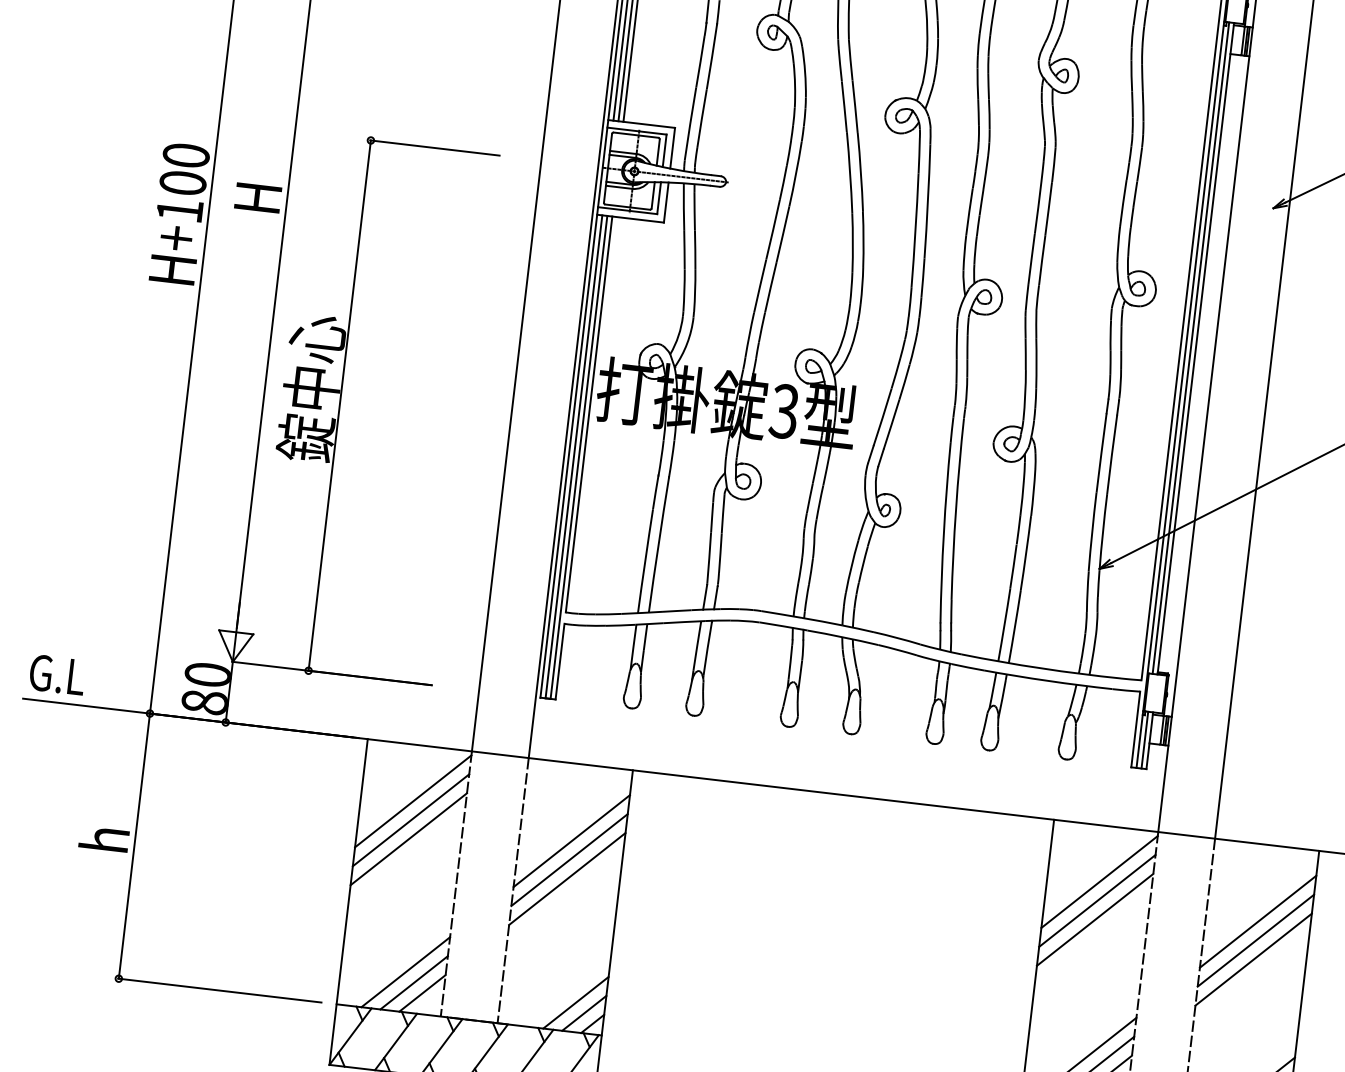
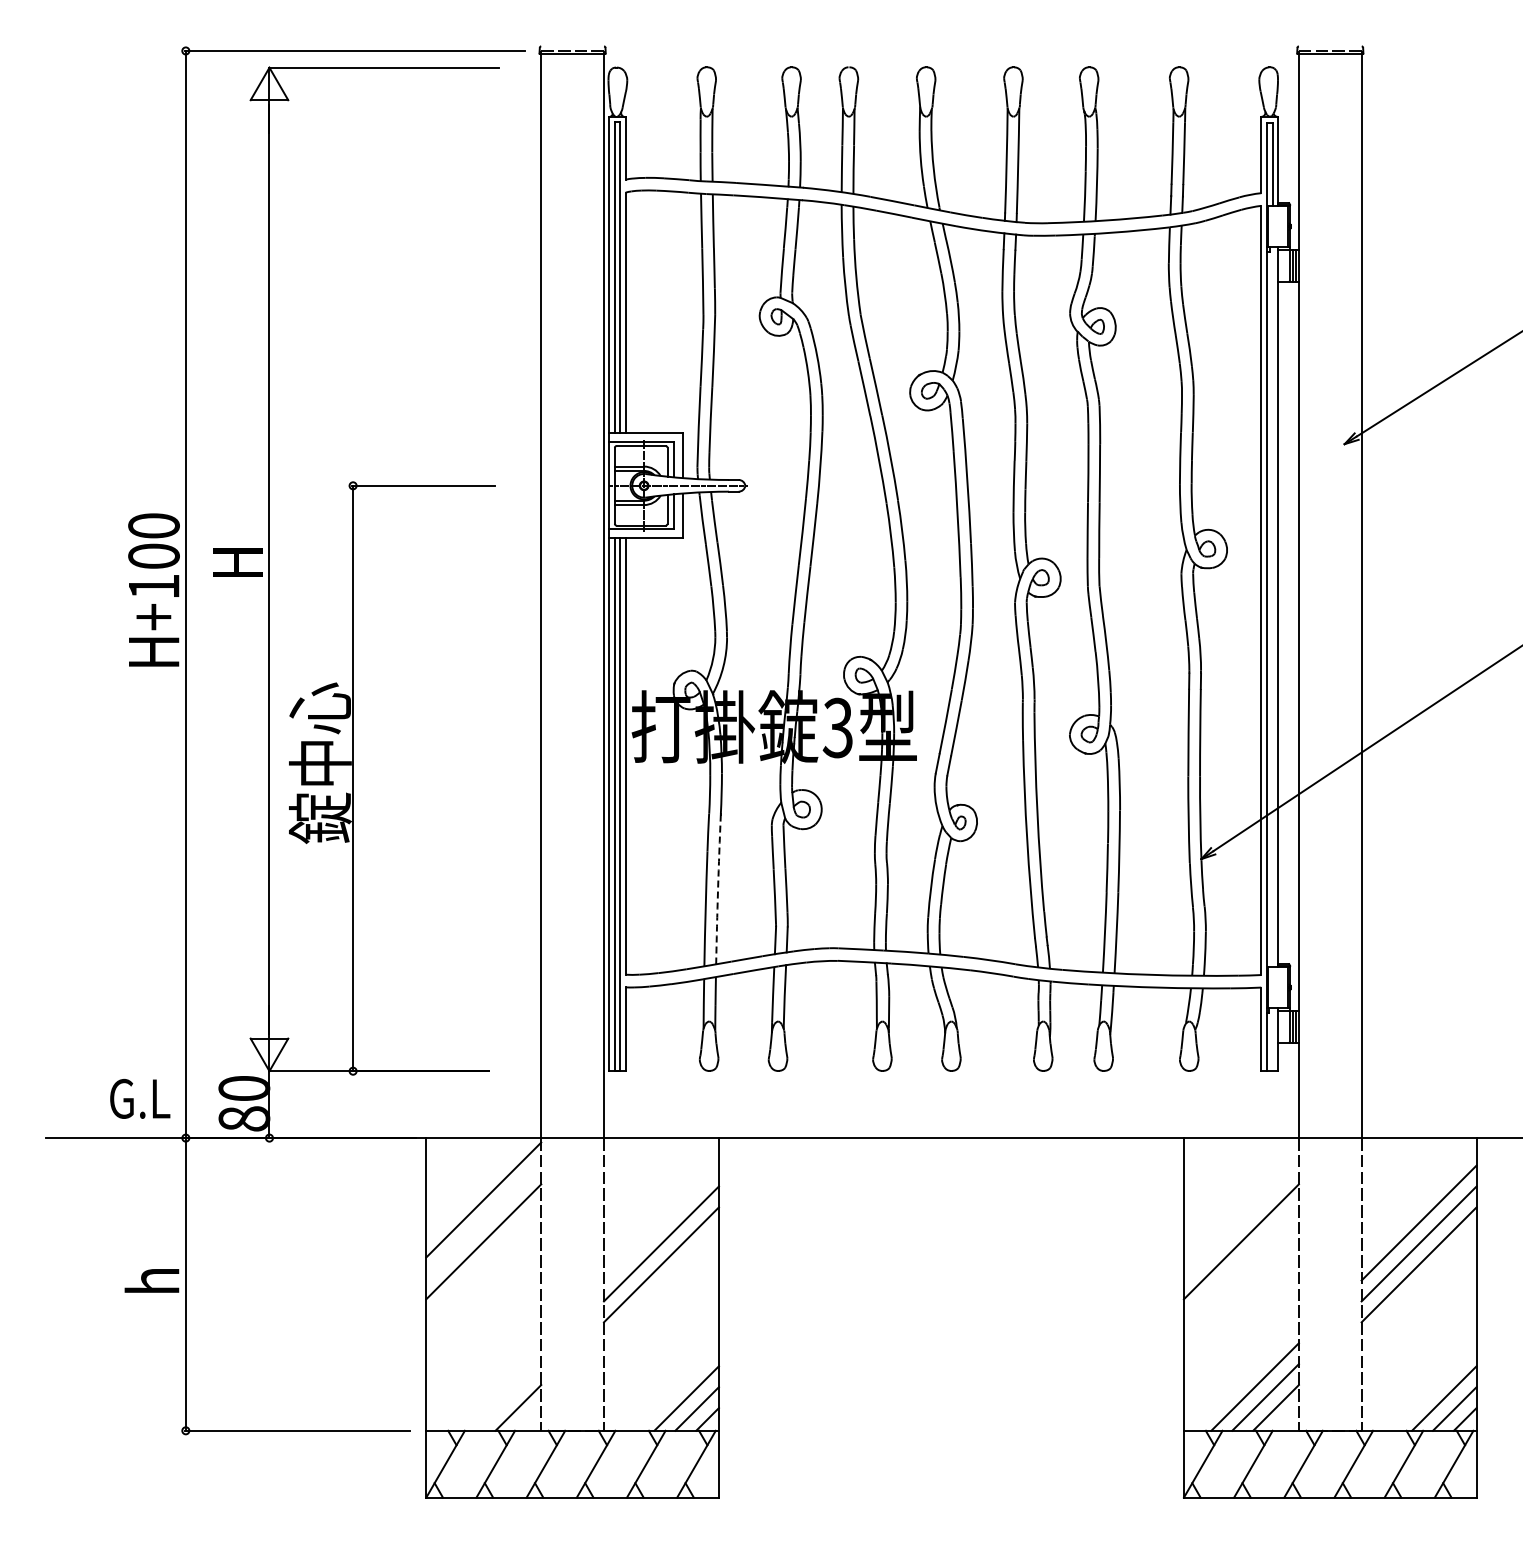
line: (1190, 347) -> (1272, 606), removed
arc: (658, 545) -> (718, 889), solid -> dashed
text: (57, 674) -> (140, 1098), moved
line: (1144, 739) -> (1272, 1039), removed
line: (410, 819) -> (483, 1220), removed
line: (570, 840) -> (660, 1222), removed
line: (1098, 881) -> (1240, 1199), removed
line: (1096, 900) -> (1240, 1220), removed
line: (405, 971) -> (497, 1386), removed
line: (413, 982) -> (507, 1397), removed

